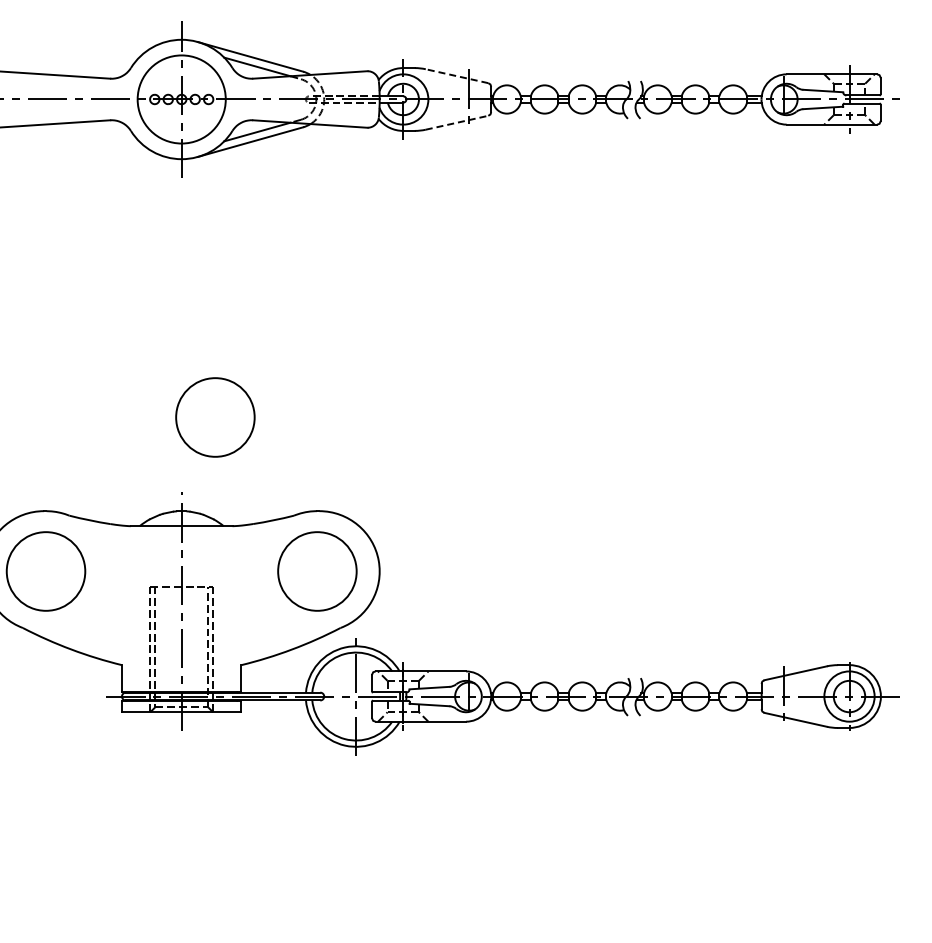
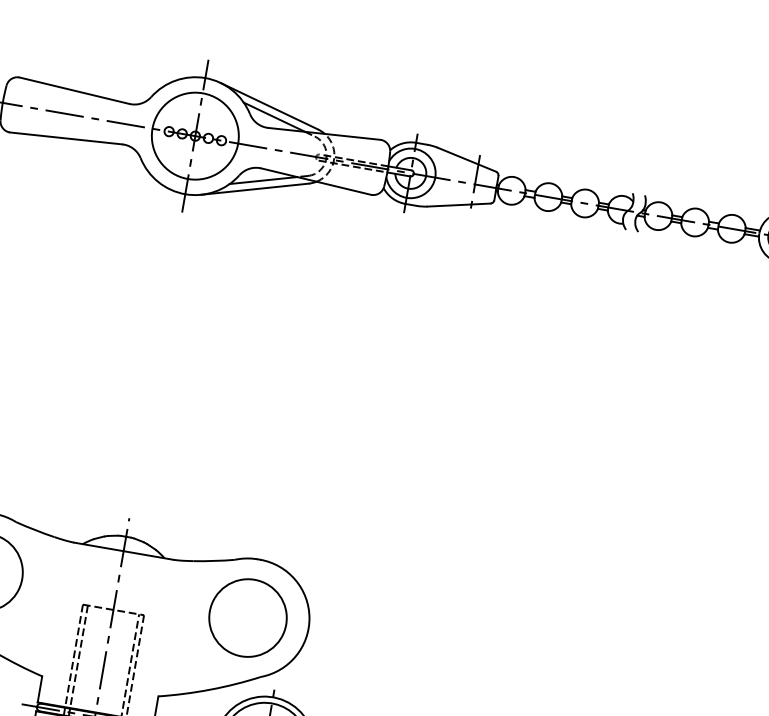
line: (456, 76) -> (466, 159), dashed -> solid
line: (457, 122) -> (459, 204), dashed -> solid
part: (215, 417) -> (174, 451), removed

